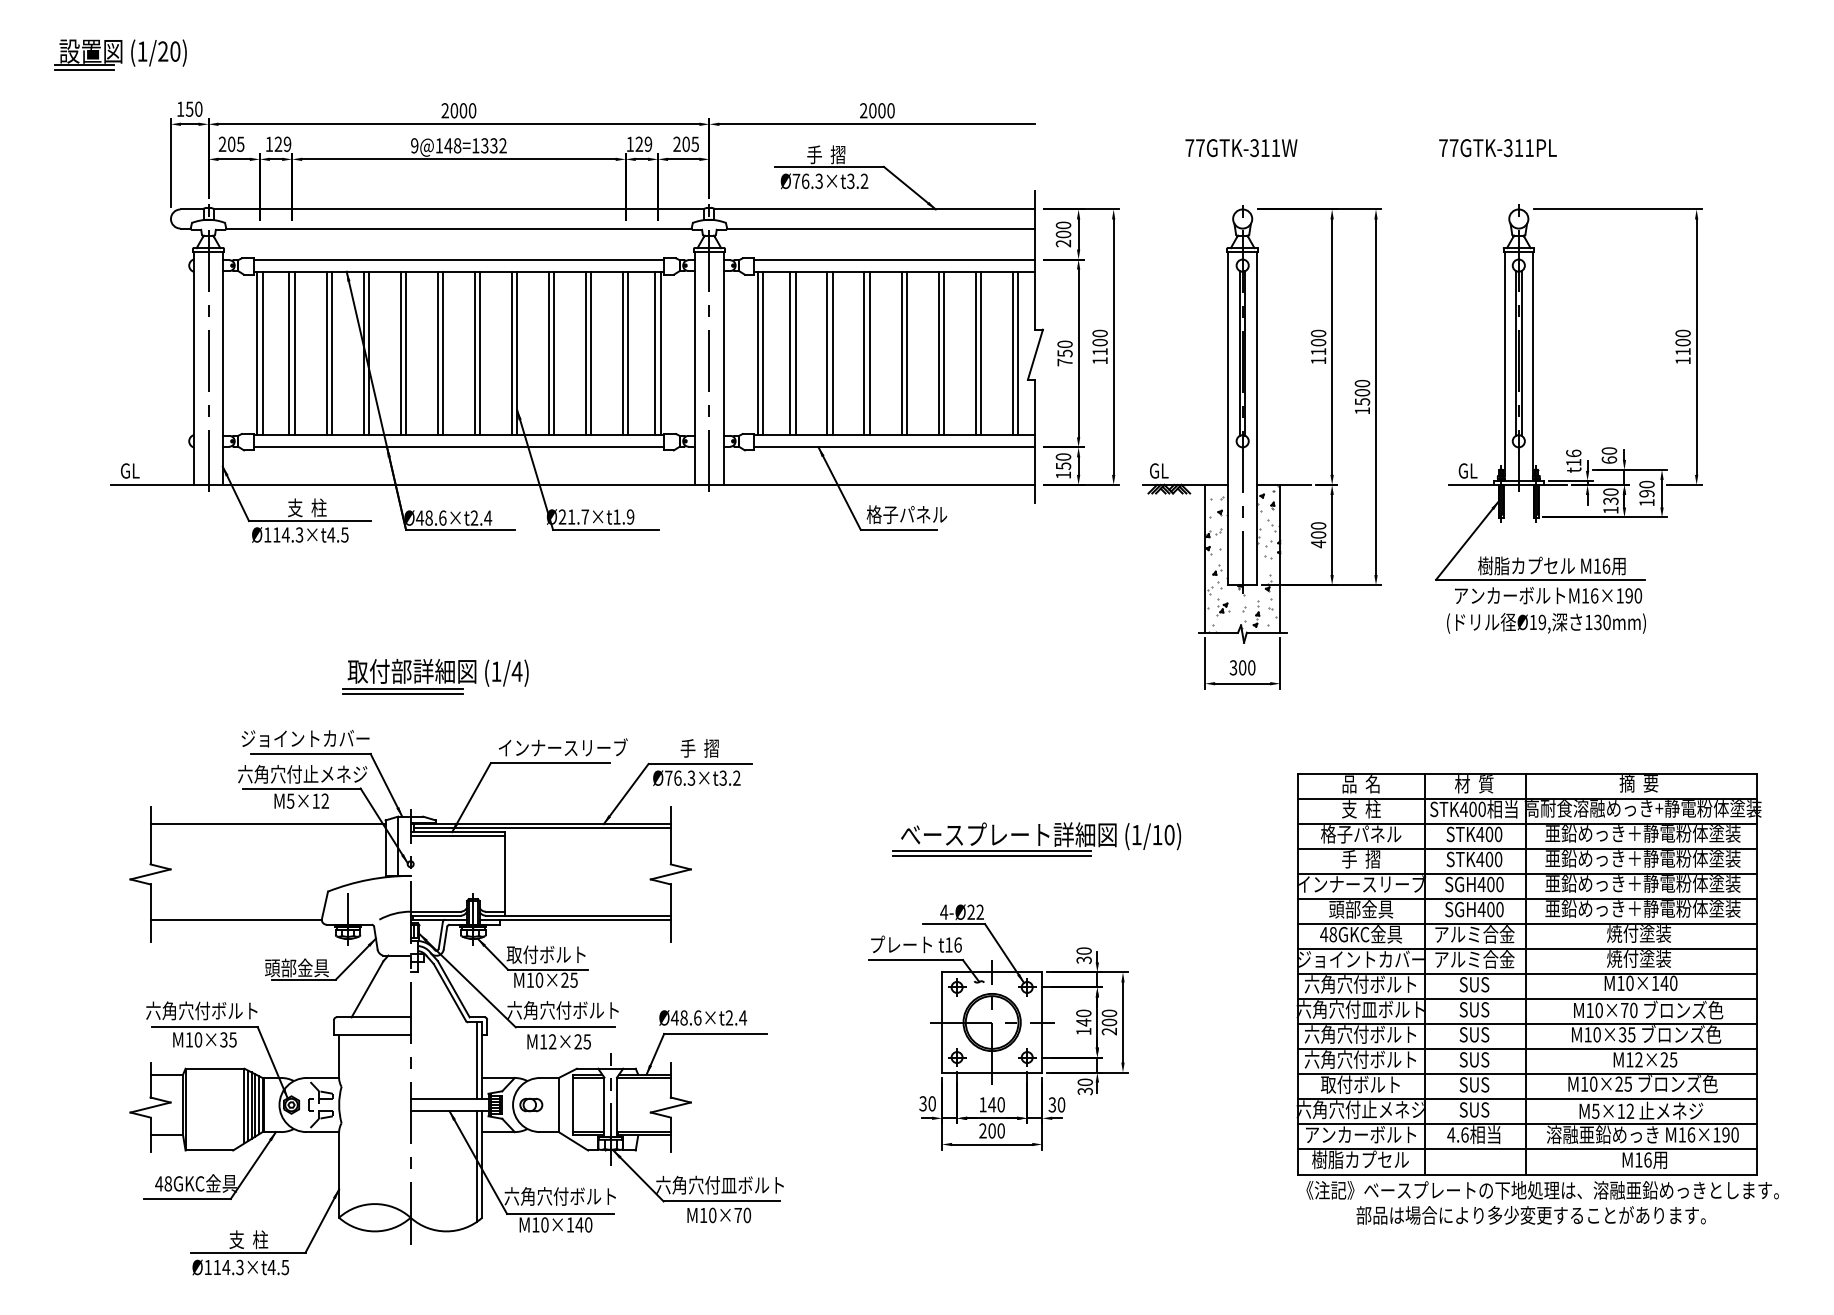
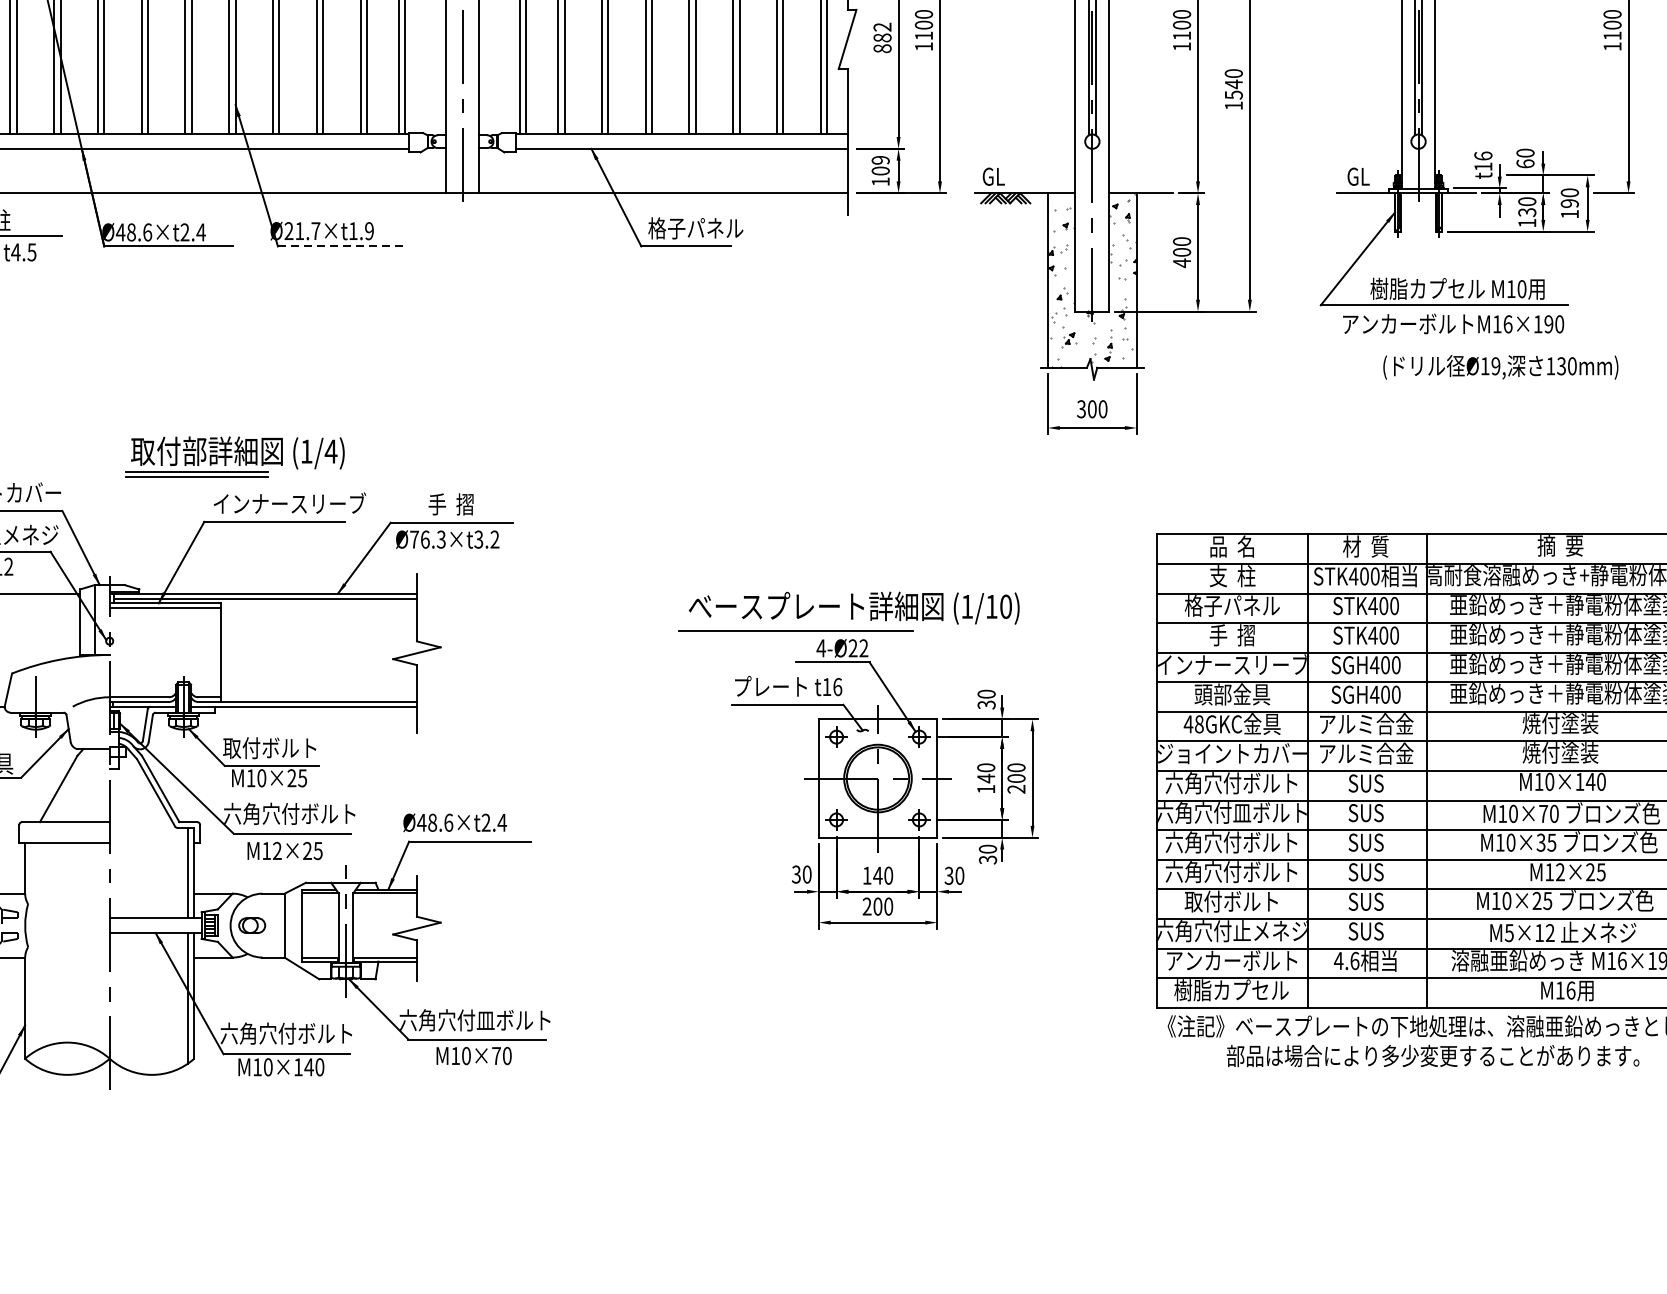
text: (1064, 353) -> (881, 37), 750 -> 882
text: (1362, 392) -> (1233, 84), 1500 -> 1540
text: (1063, 461) -> (880, 165), 150 -> 109
line: (605, 529) -> (339, 245), solid -> dashed
text: (1606, 565) -> (1522, 288), M16 -> M10
text: (1546, 623) -> (1500, 367), moved
part: (435, 676) -> (234, 457), moved
line: (991, 850) -> (795, 624), removed
part: (998, 1027) -> (885, 784), moved

